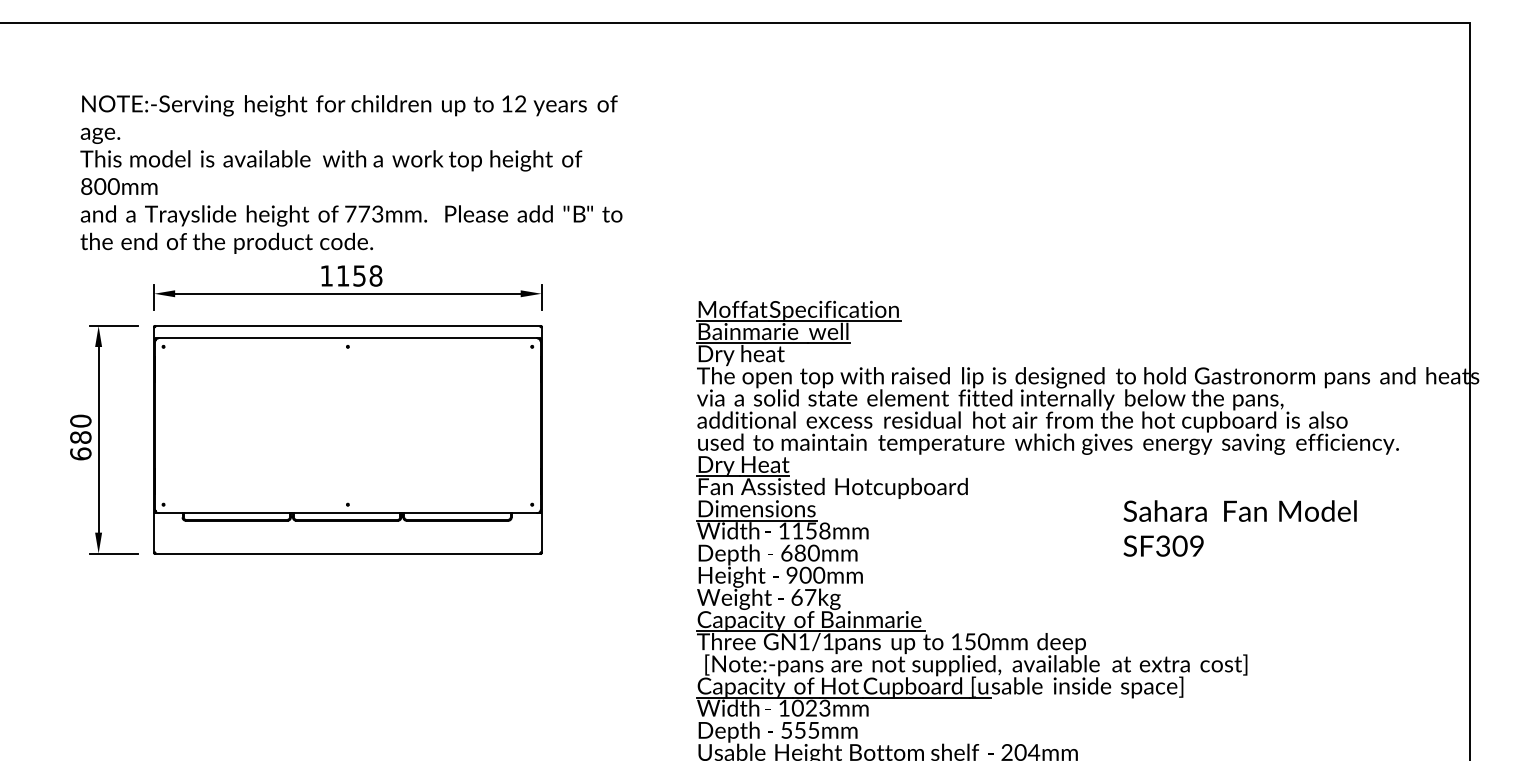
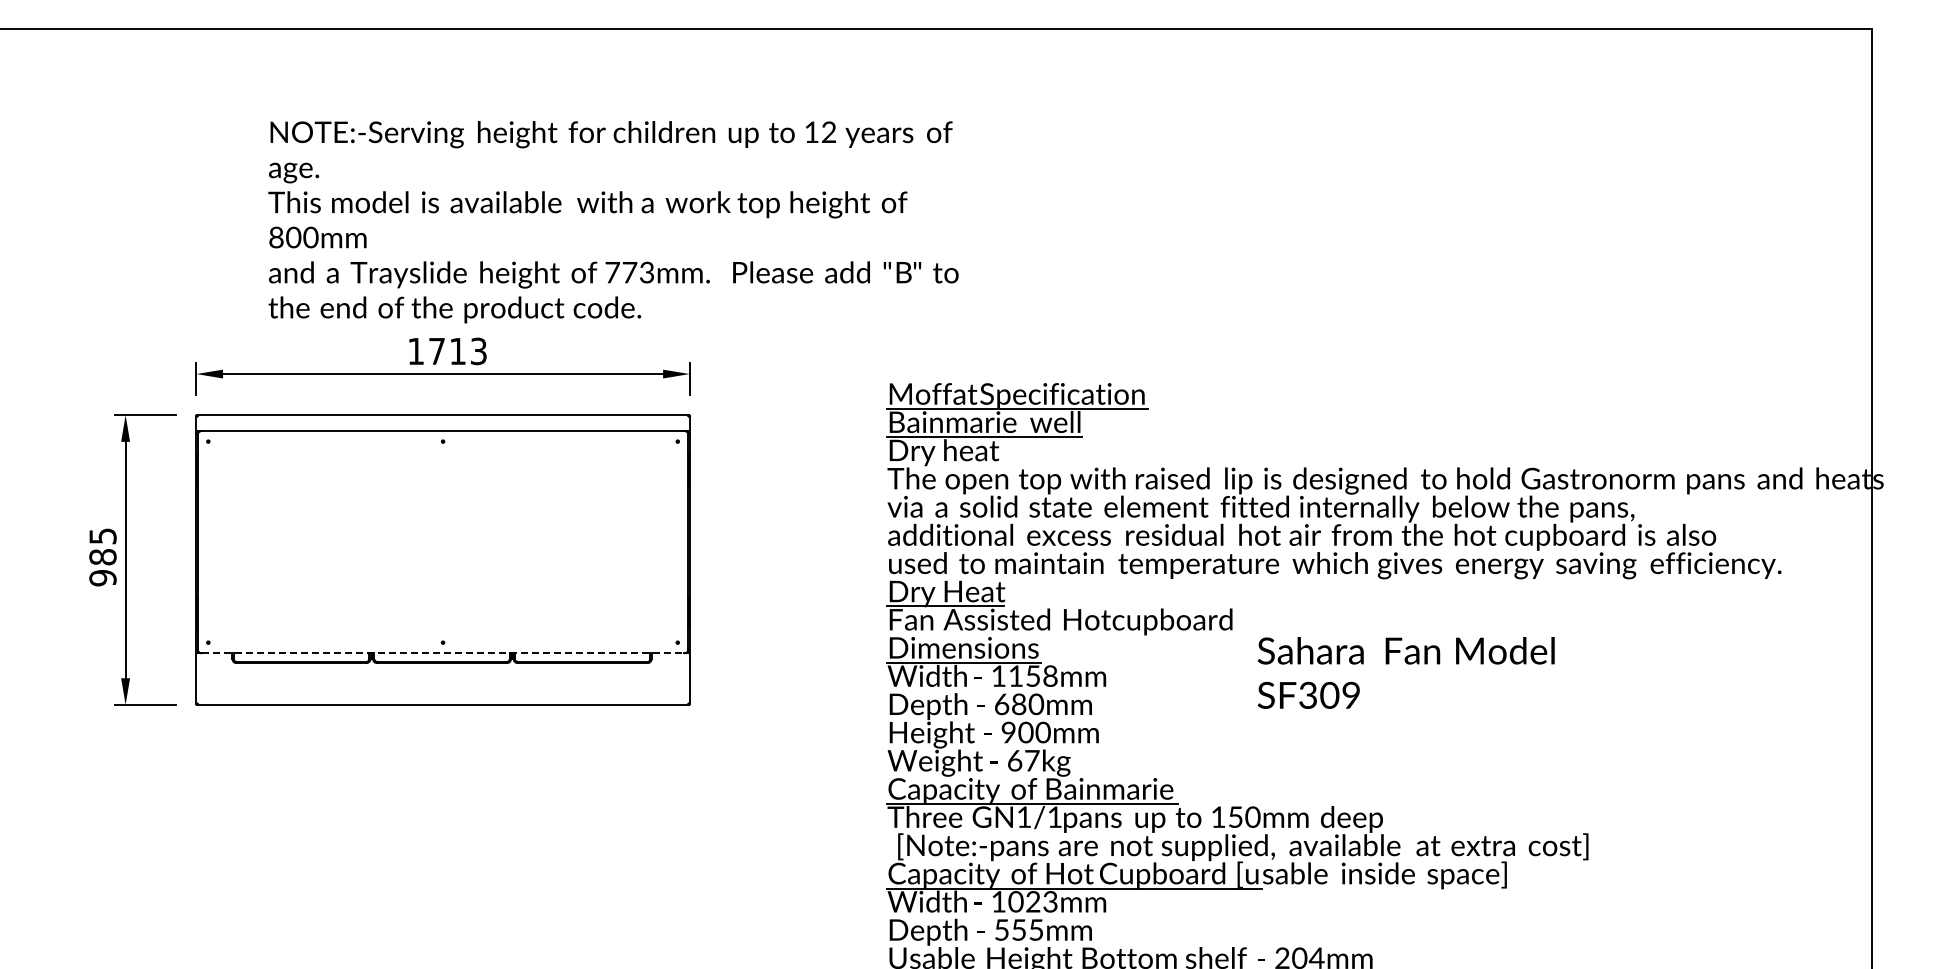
text: (351, 174) -> (613, 222), moved
text: (360, 276) -> (458, 351), 1158 -> 1713
text: (80, 437) -> (102, 557), 680 -> 985
line: (348, 513) -> (443, 653), solid -> dashed
text: (1239, 528) -> (1405, 672), moved

